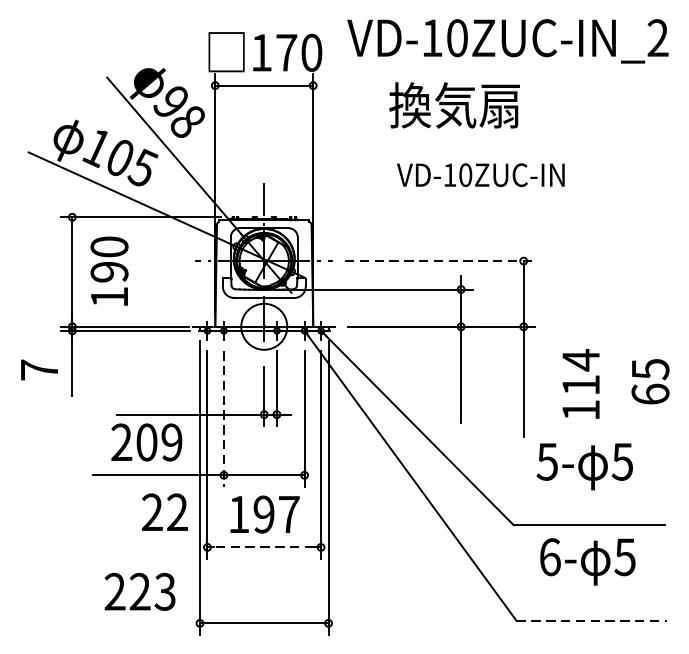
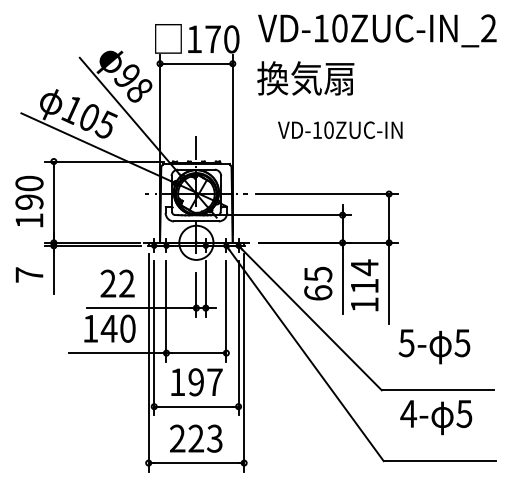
text: (454, 105) -> (305, 78), moved
text: (481, 174) -> (340, 129), moved
line: (439, 261) -> (326, 194), dashed -> solid
text: (109, 271) -> (29, 201), moved
text: (650, 381) -> (318, 283), moved
text: (580, 384) -> (364, 285), moved
line: (223, 419) -> (166, 311), dashed -> solid
text: (147, 442) -> (109, 328), 209 -> 140
text: (164, 512) -> (117, 283), moved
line: (263, 547) -> (195, 406), dashed -> solid
text: (549, 556) -> (408, 413), 6- -> 4-
text: (140, 591) -> (196, 438), moved
line: (591, 621) -> (439, 461), dashed -> solid

